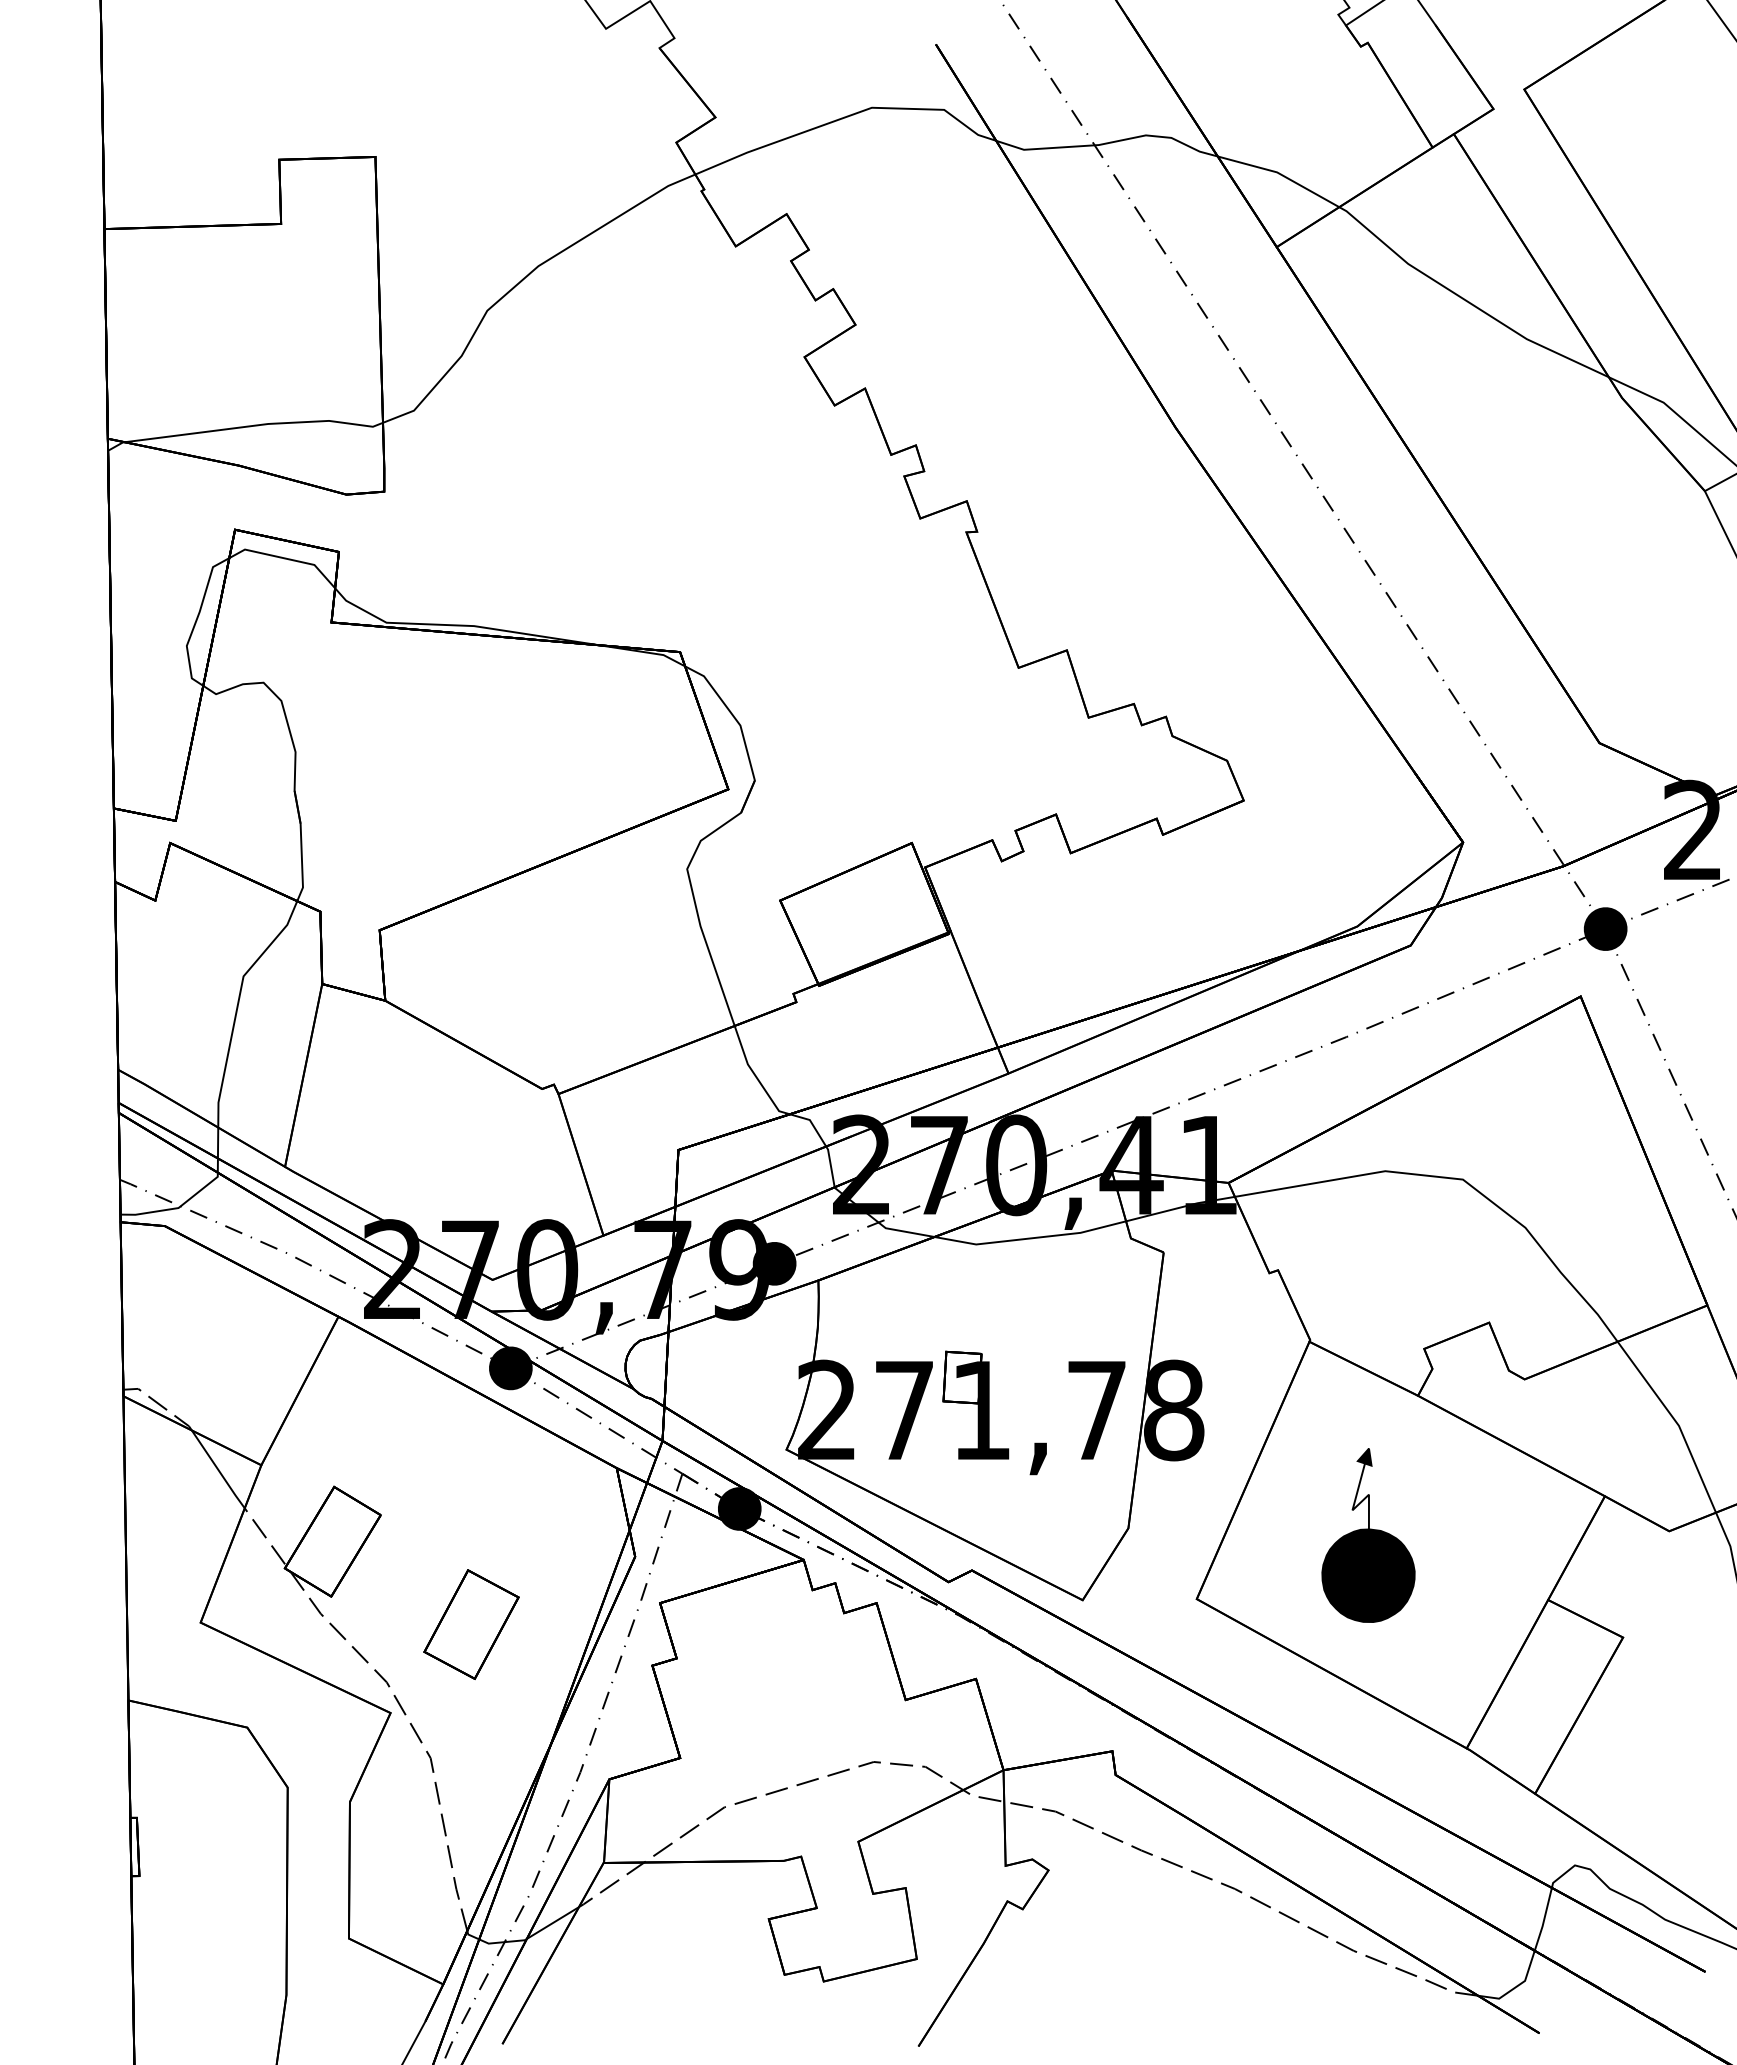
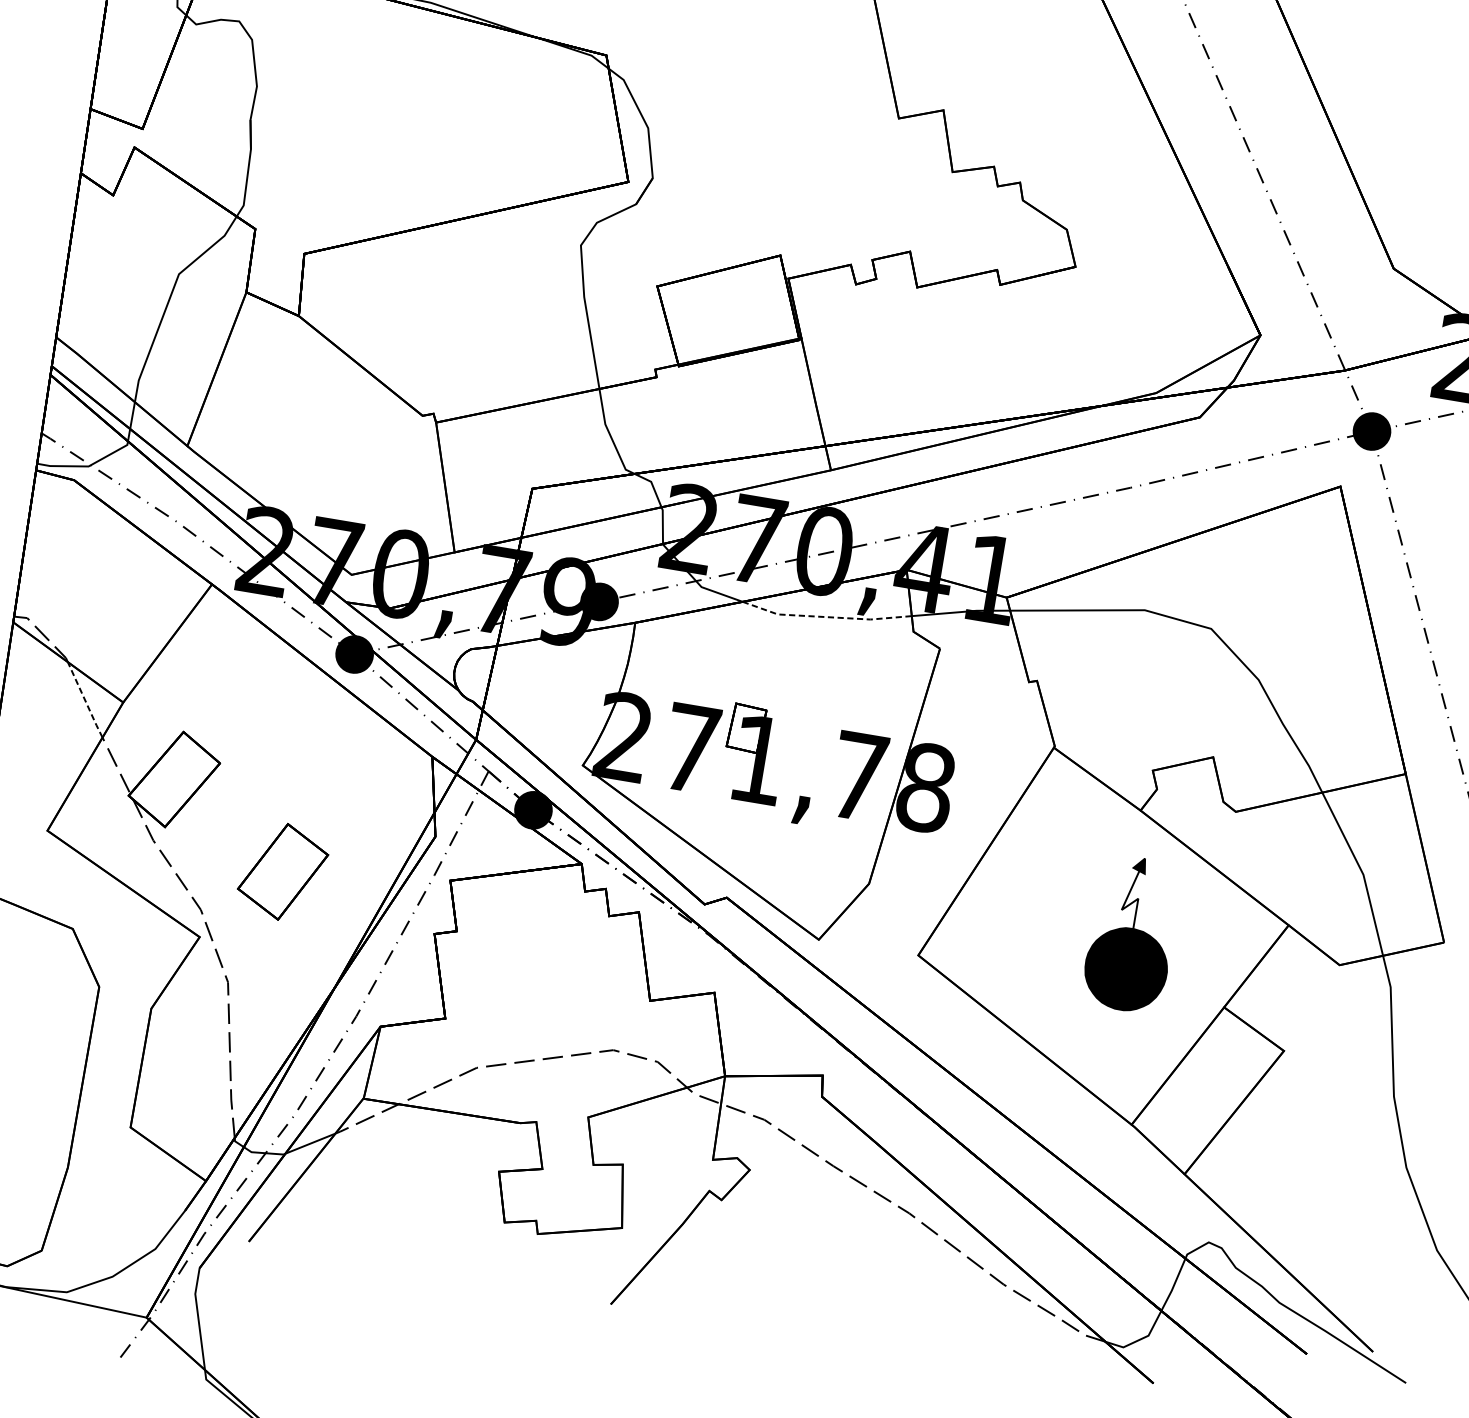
line: (1030, 1238) -> (826, 617), solid -> dashed
line: (218, 1469) -> (85, 699), solid -> dashed
part: (1368, 1535) -> (1131, 934), moved

